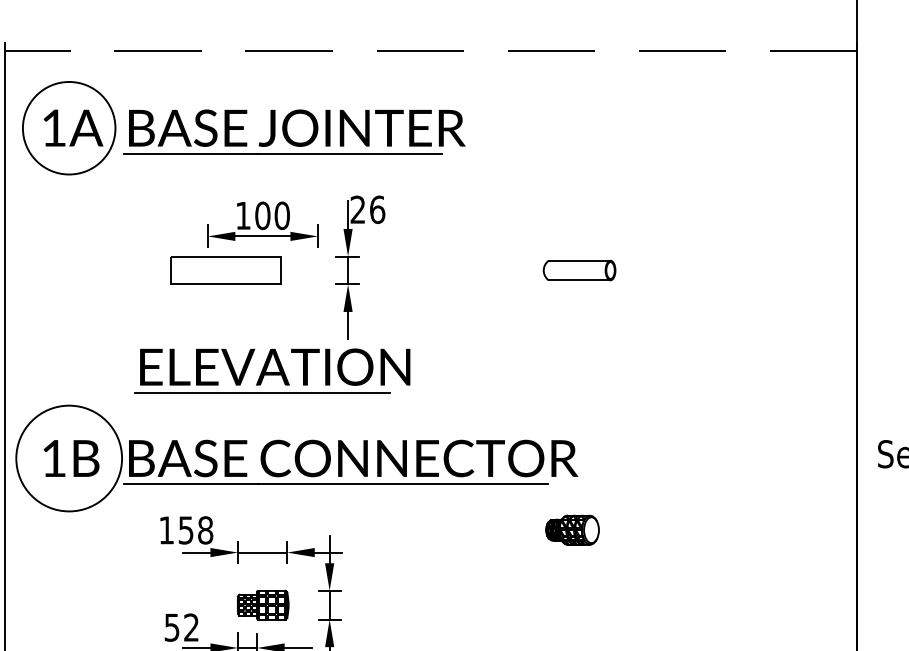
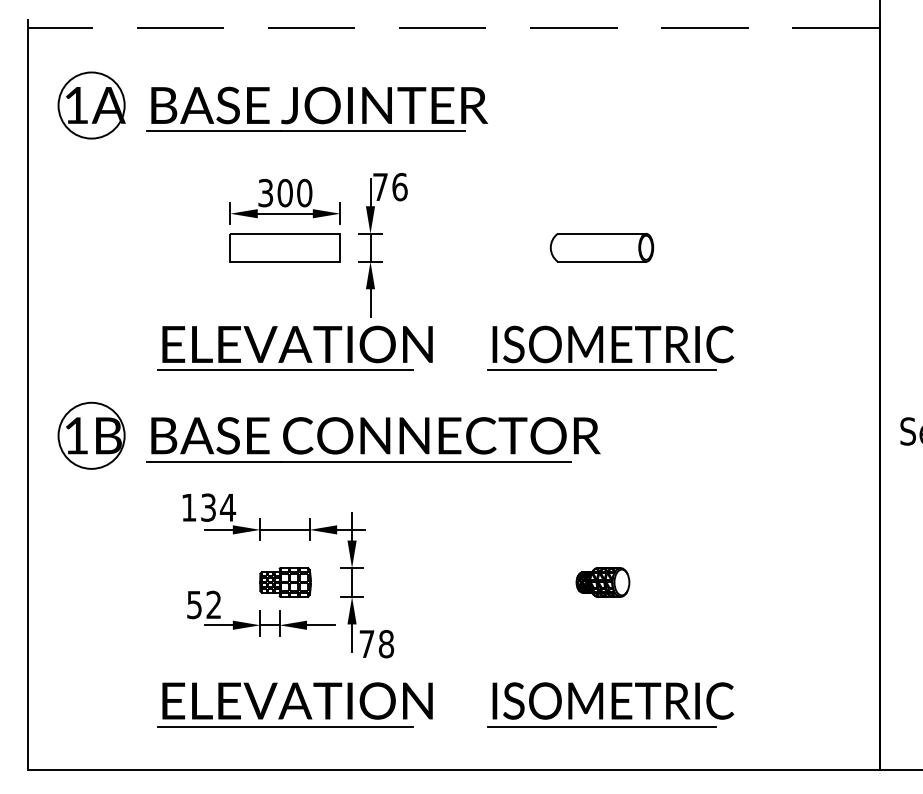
circle: (69, 128) -> (91, 105), size x0.71
text: (358, 209) -> (380, 186), 26 -> 76
text: (243, 215) -> (265, 192), 100 -> 300
part: (225, 270) -> (284, 247), moved
part: (579, 270) -> (601, 247), size x1.43
part: (588, 370) -> (610, 347), added
circle: (69, 458) -> (91, 435), size x0.62
text: (197, 530) -> (219, 507), 158 -> 134
part: (572, 530) -> (602, 582), moved

